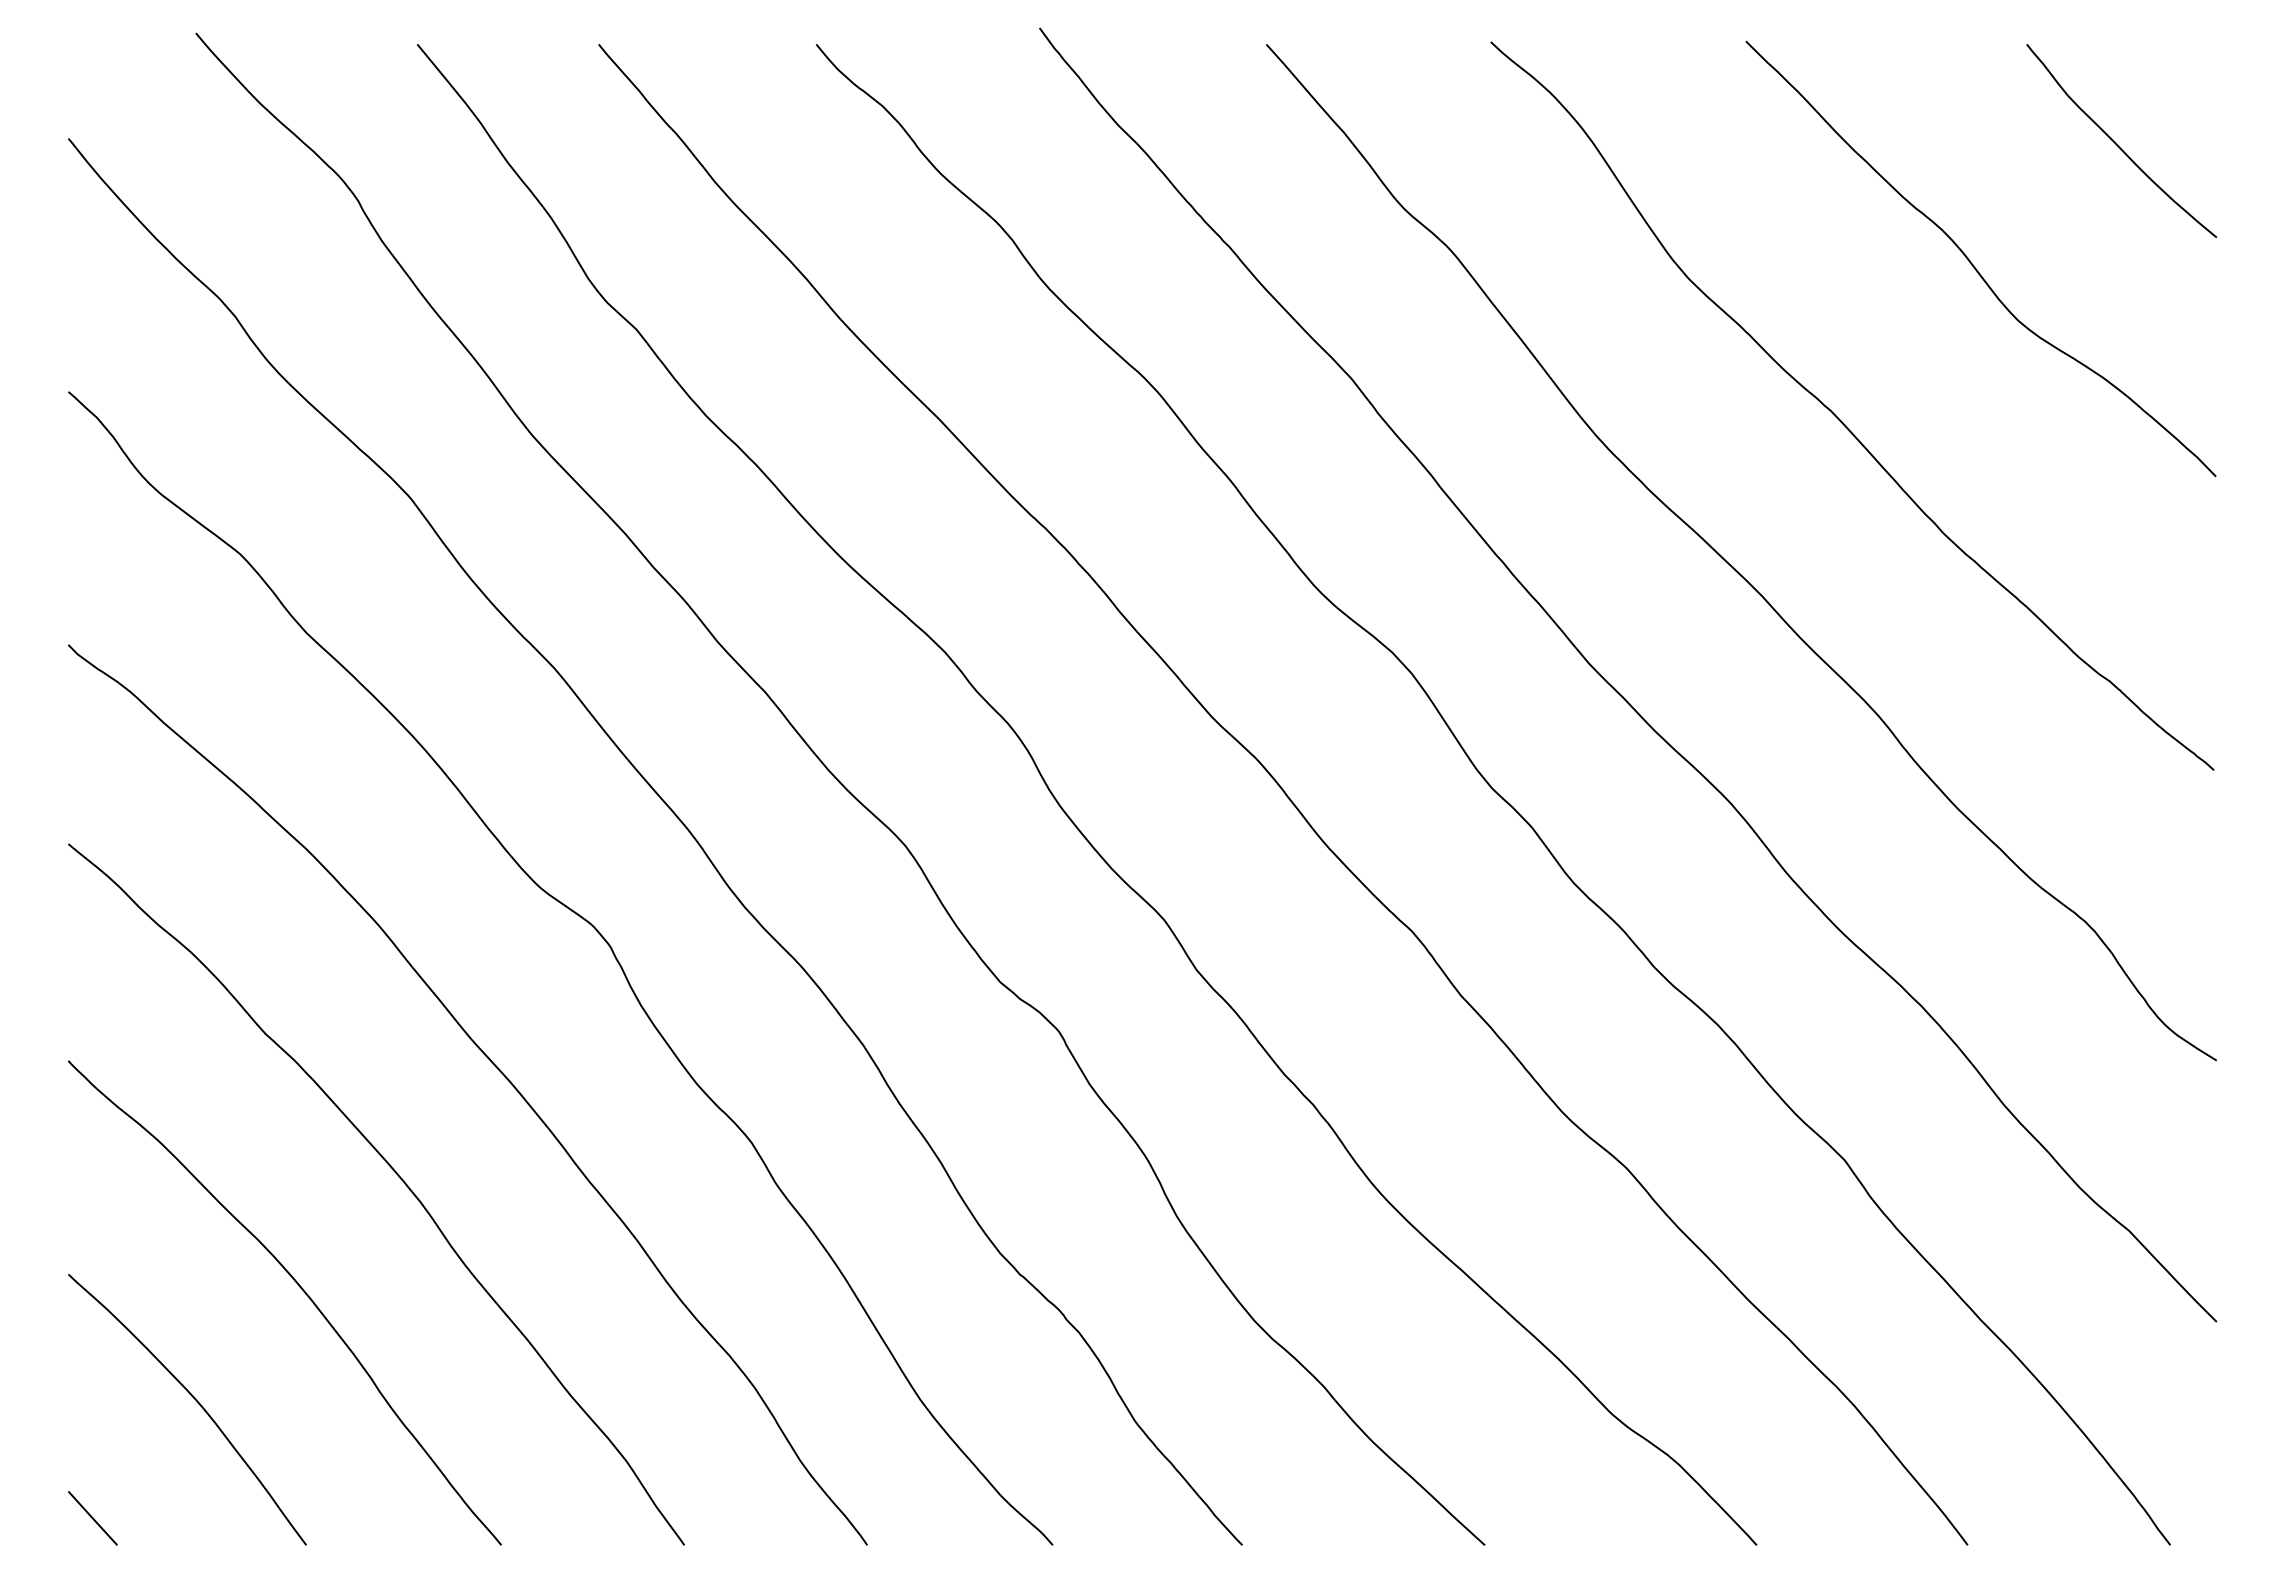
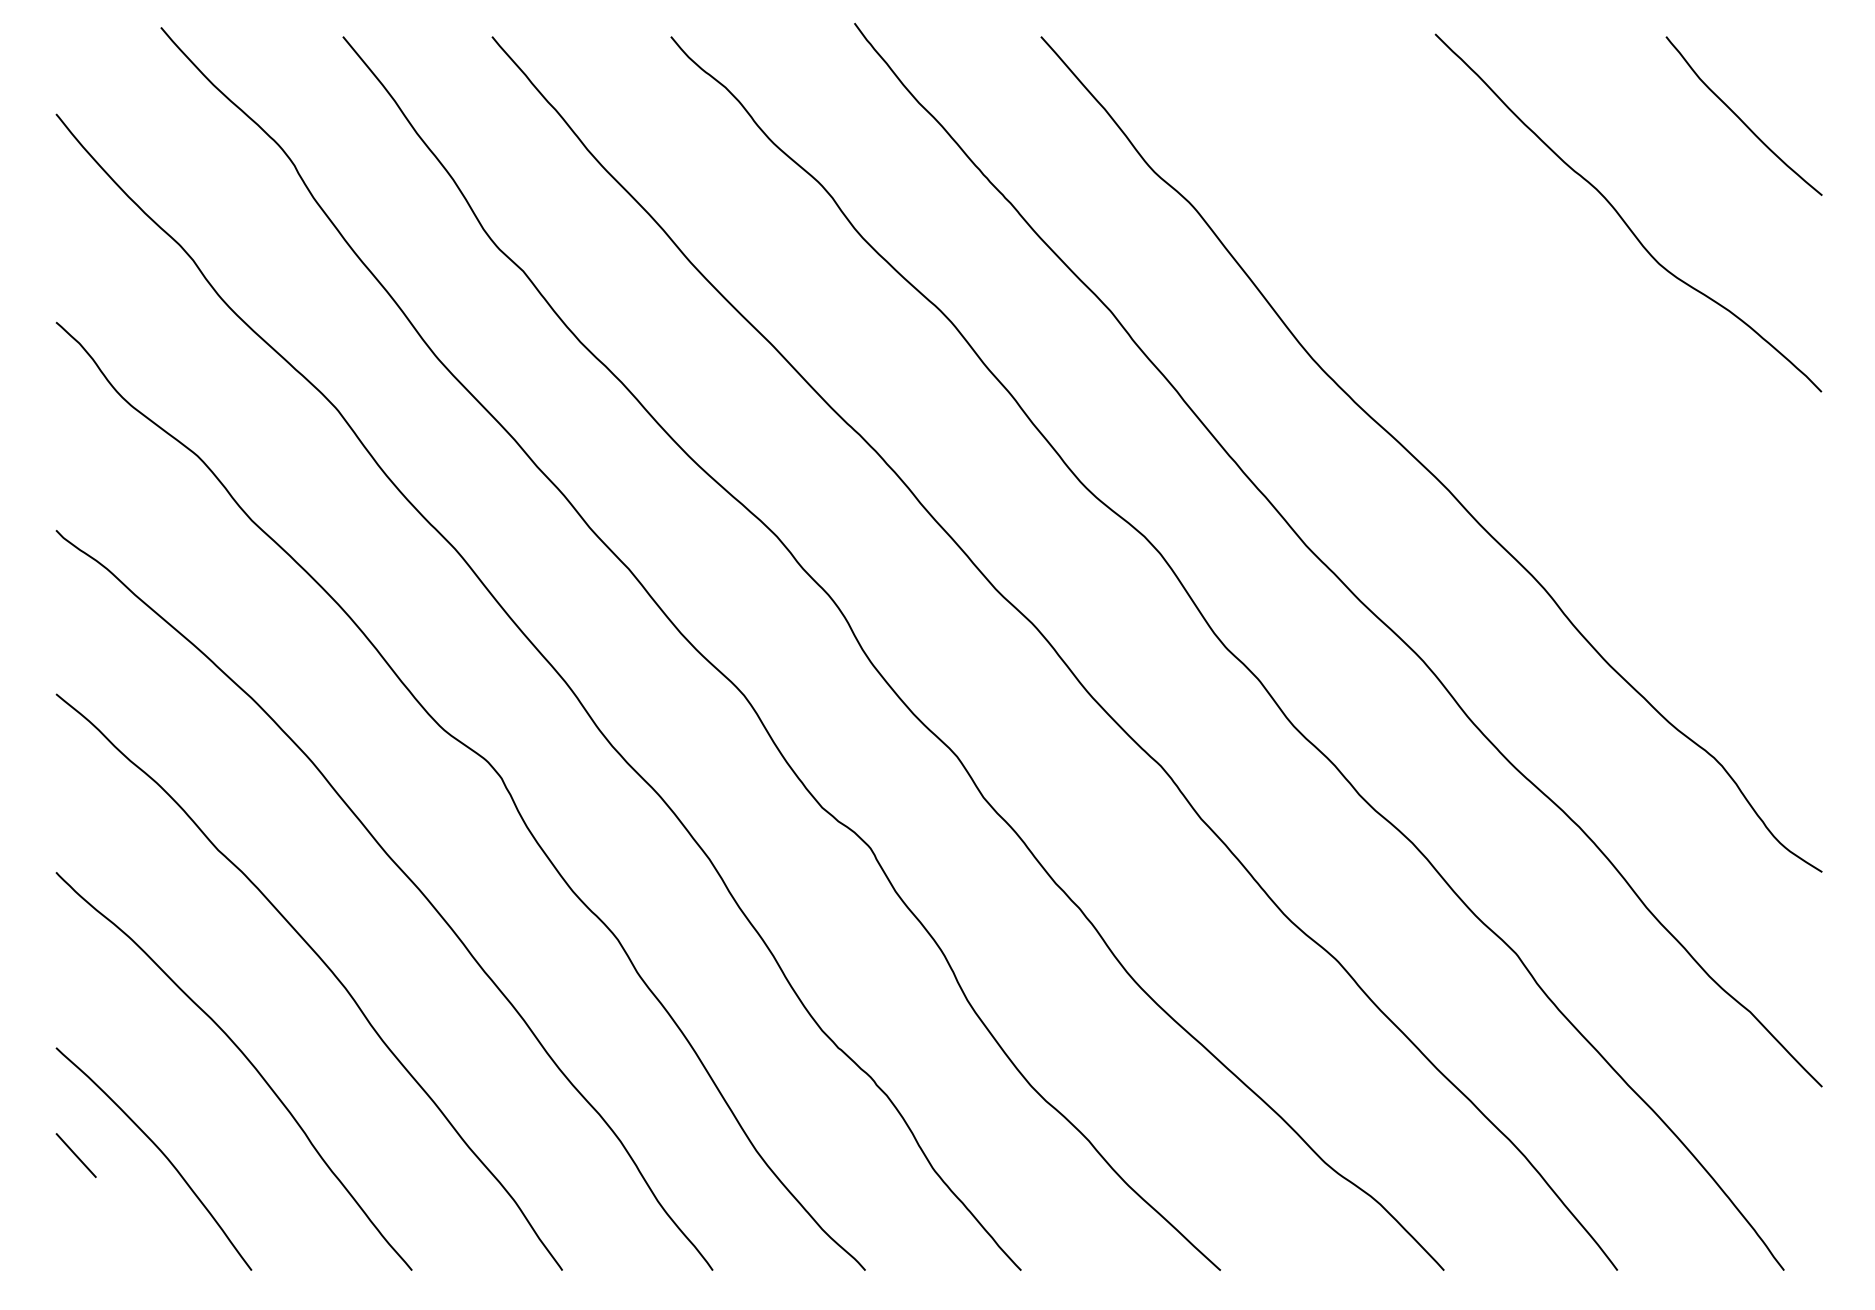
curve: (1839, 418) -> (1512, 344), removed
line: (92, 1518) -> (75, 1155), moved

